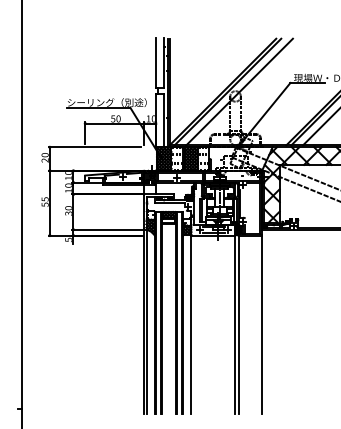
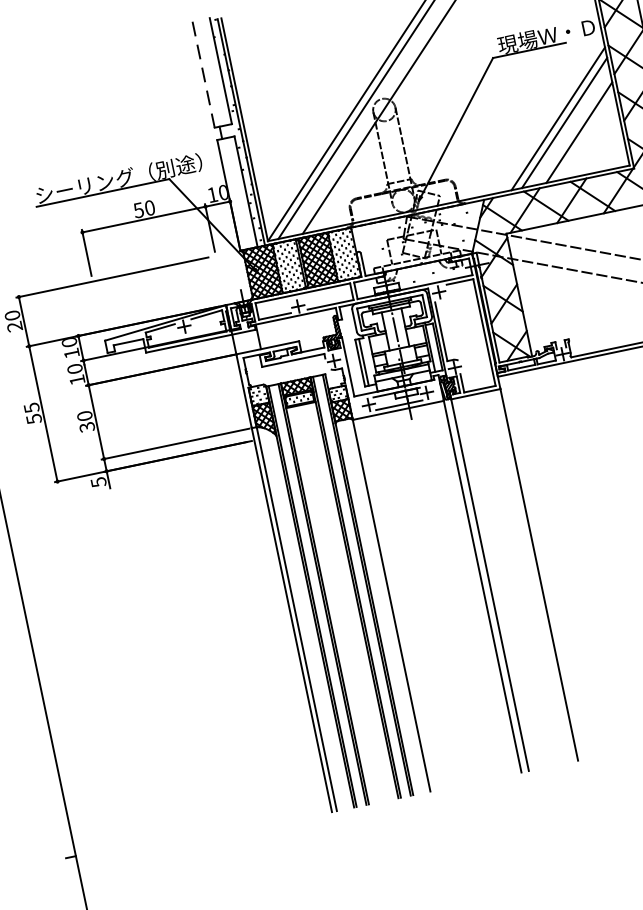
line: (155, 63) -> (202, 76), solid -> dashed

